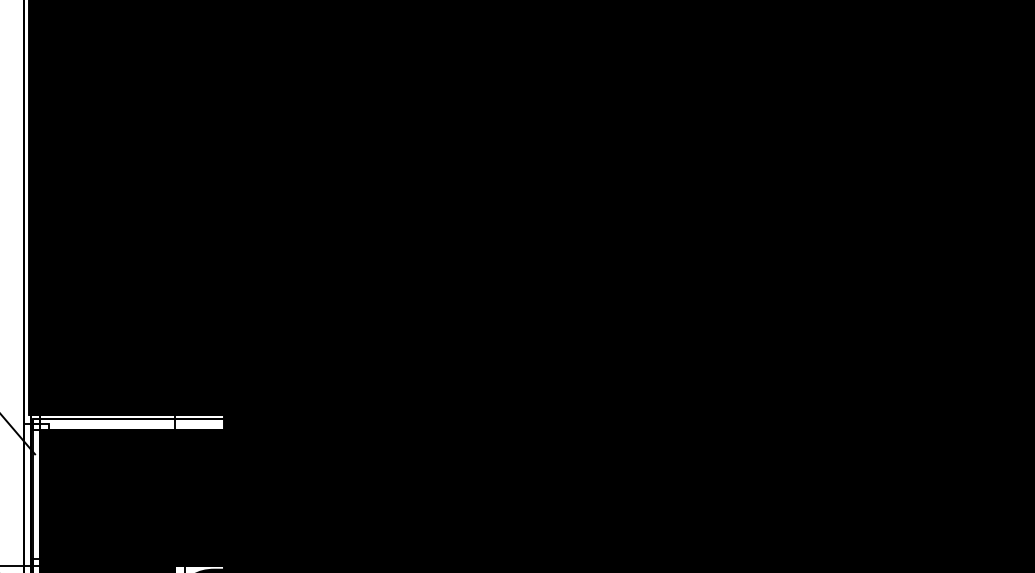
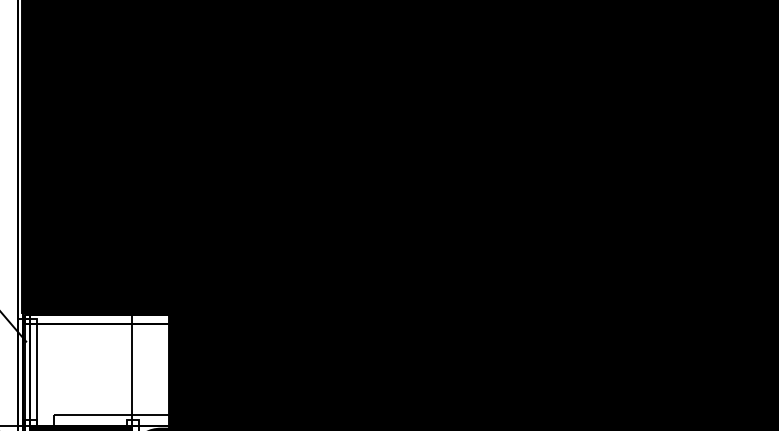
fill: (216, 497) -> (162, 374), removed

